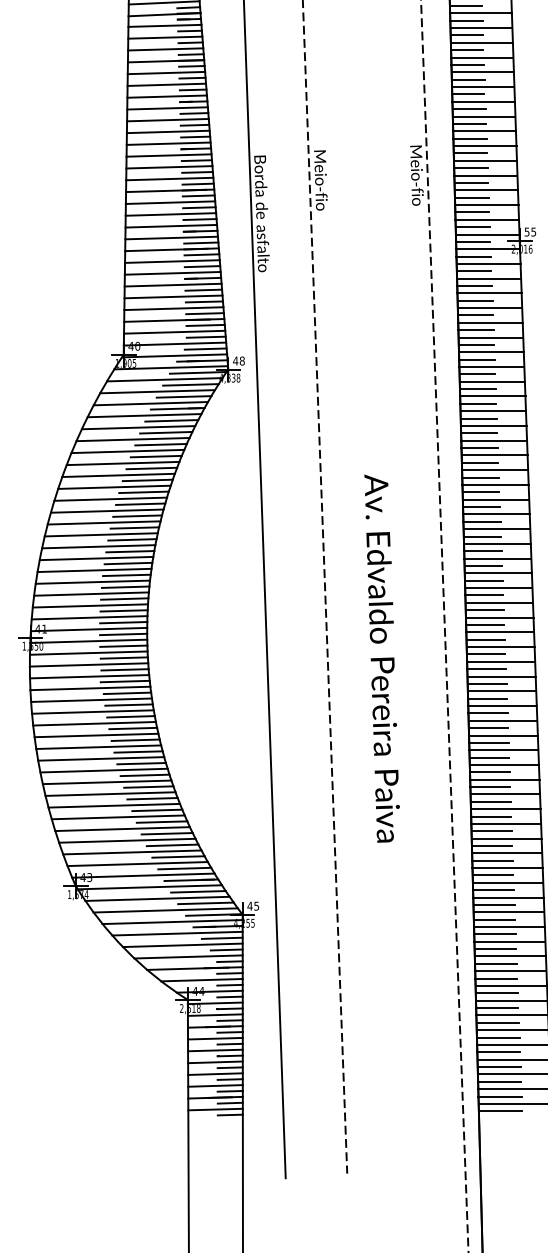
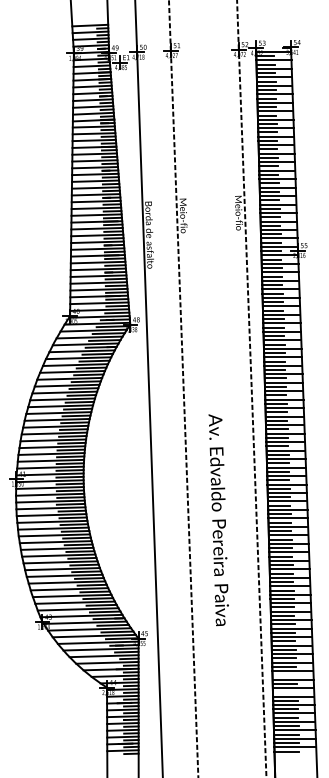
text: (381, 659) -> (218, 520), moved
line: (496, 978) -> (284, 675), removed
line: (496, 1008) -> (284, 692), removed

